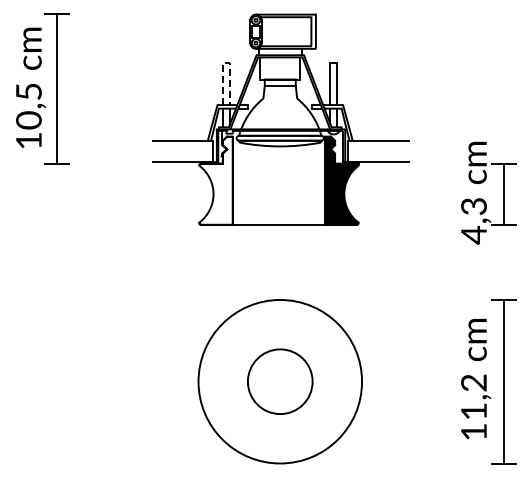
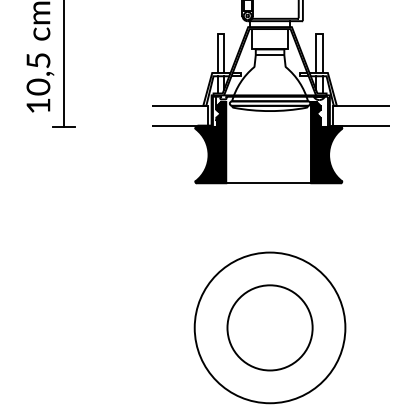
line: (226, 63) -> (220, 34), dashed -> solid
fill: (215, 180) -> (210, 142), added
circle: (280, 381) -> (270, 327), size x1.43

